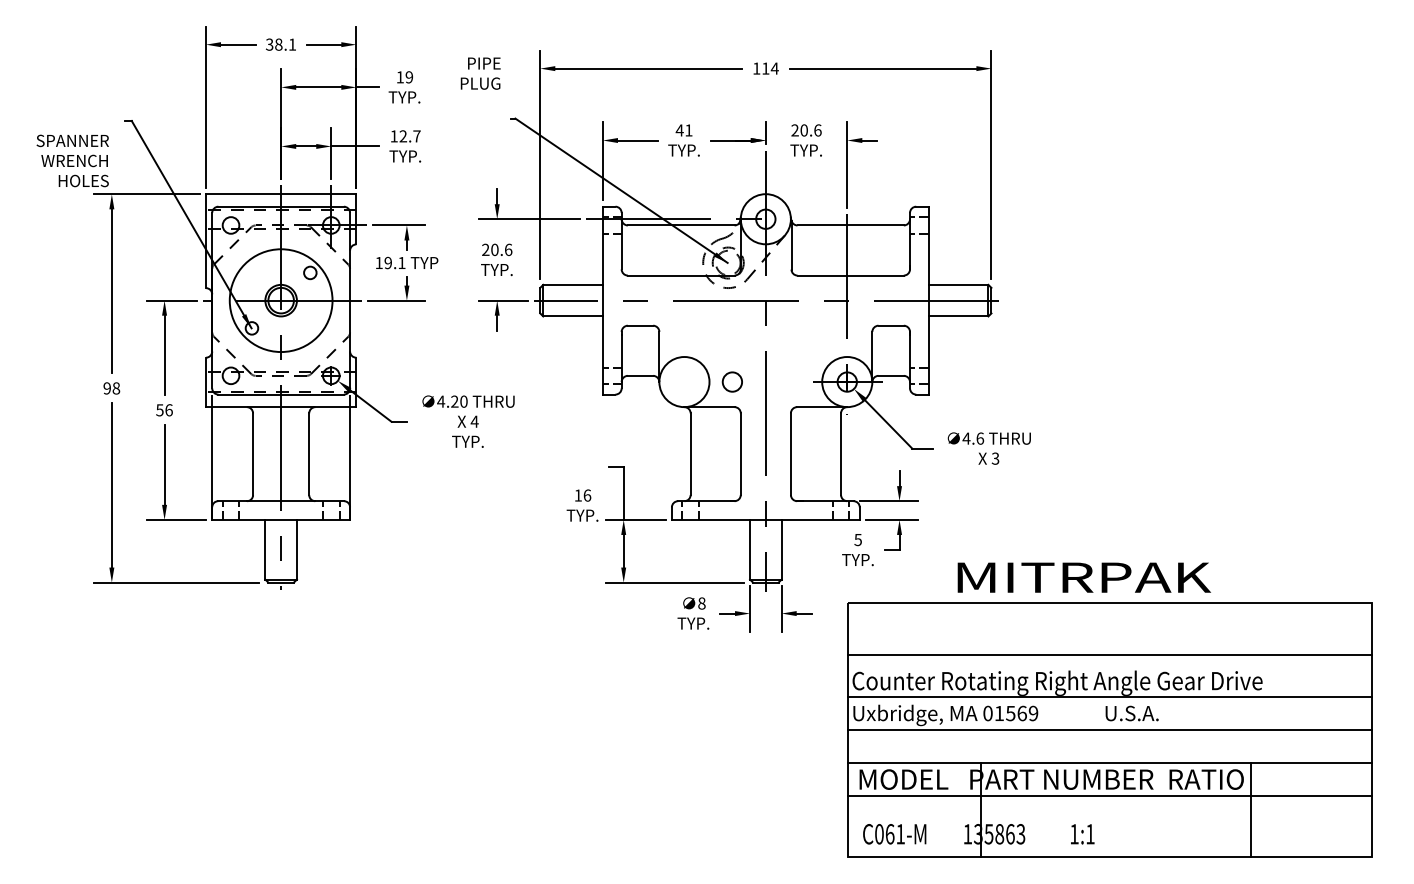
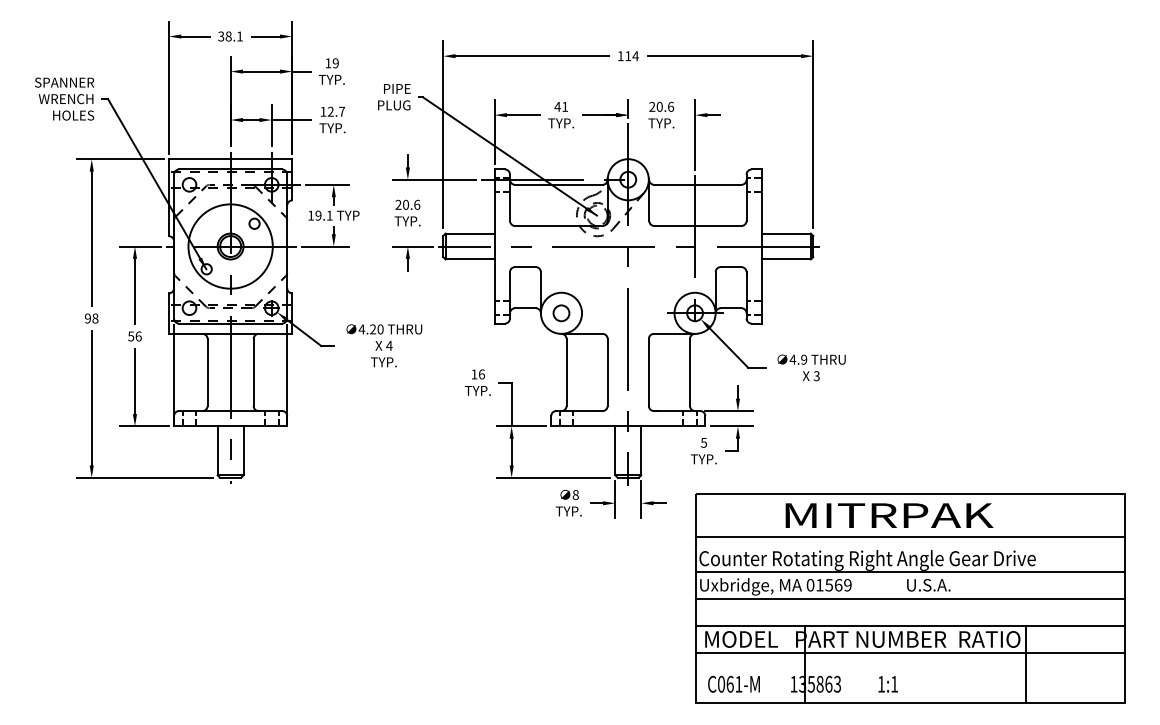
text: (480, 73) -> (394, 97), moved
text: (72, 160) -> (64, 98), moved
circle: (731, 381) -> (560, 312), moved
text: (980, 438) -> (804, 359), 4.6 -> 4.9
text: (582, 505) -> (477, 382), moved
text: (1083, 577) -> (888, 515), moved

